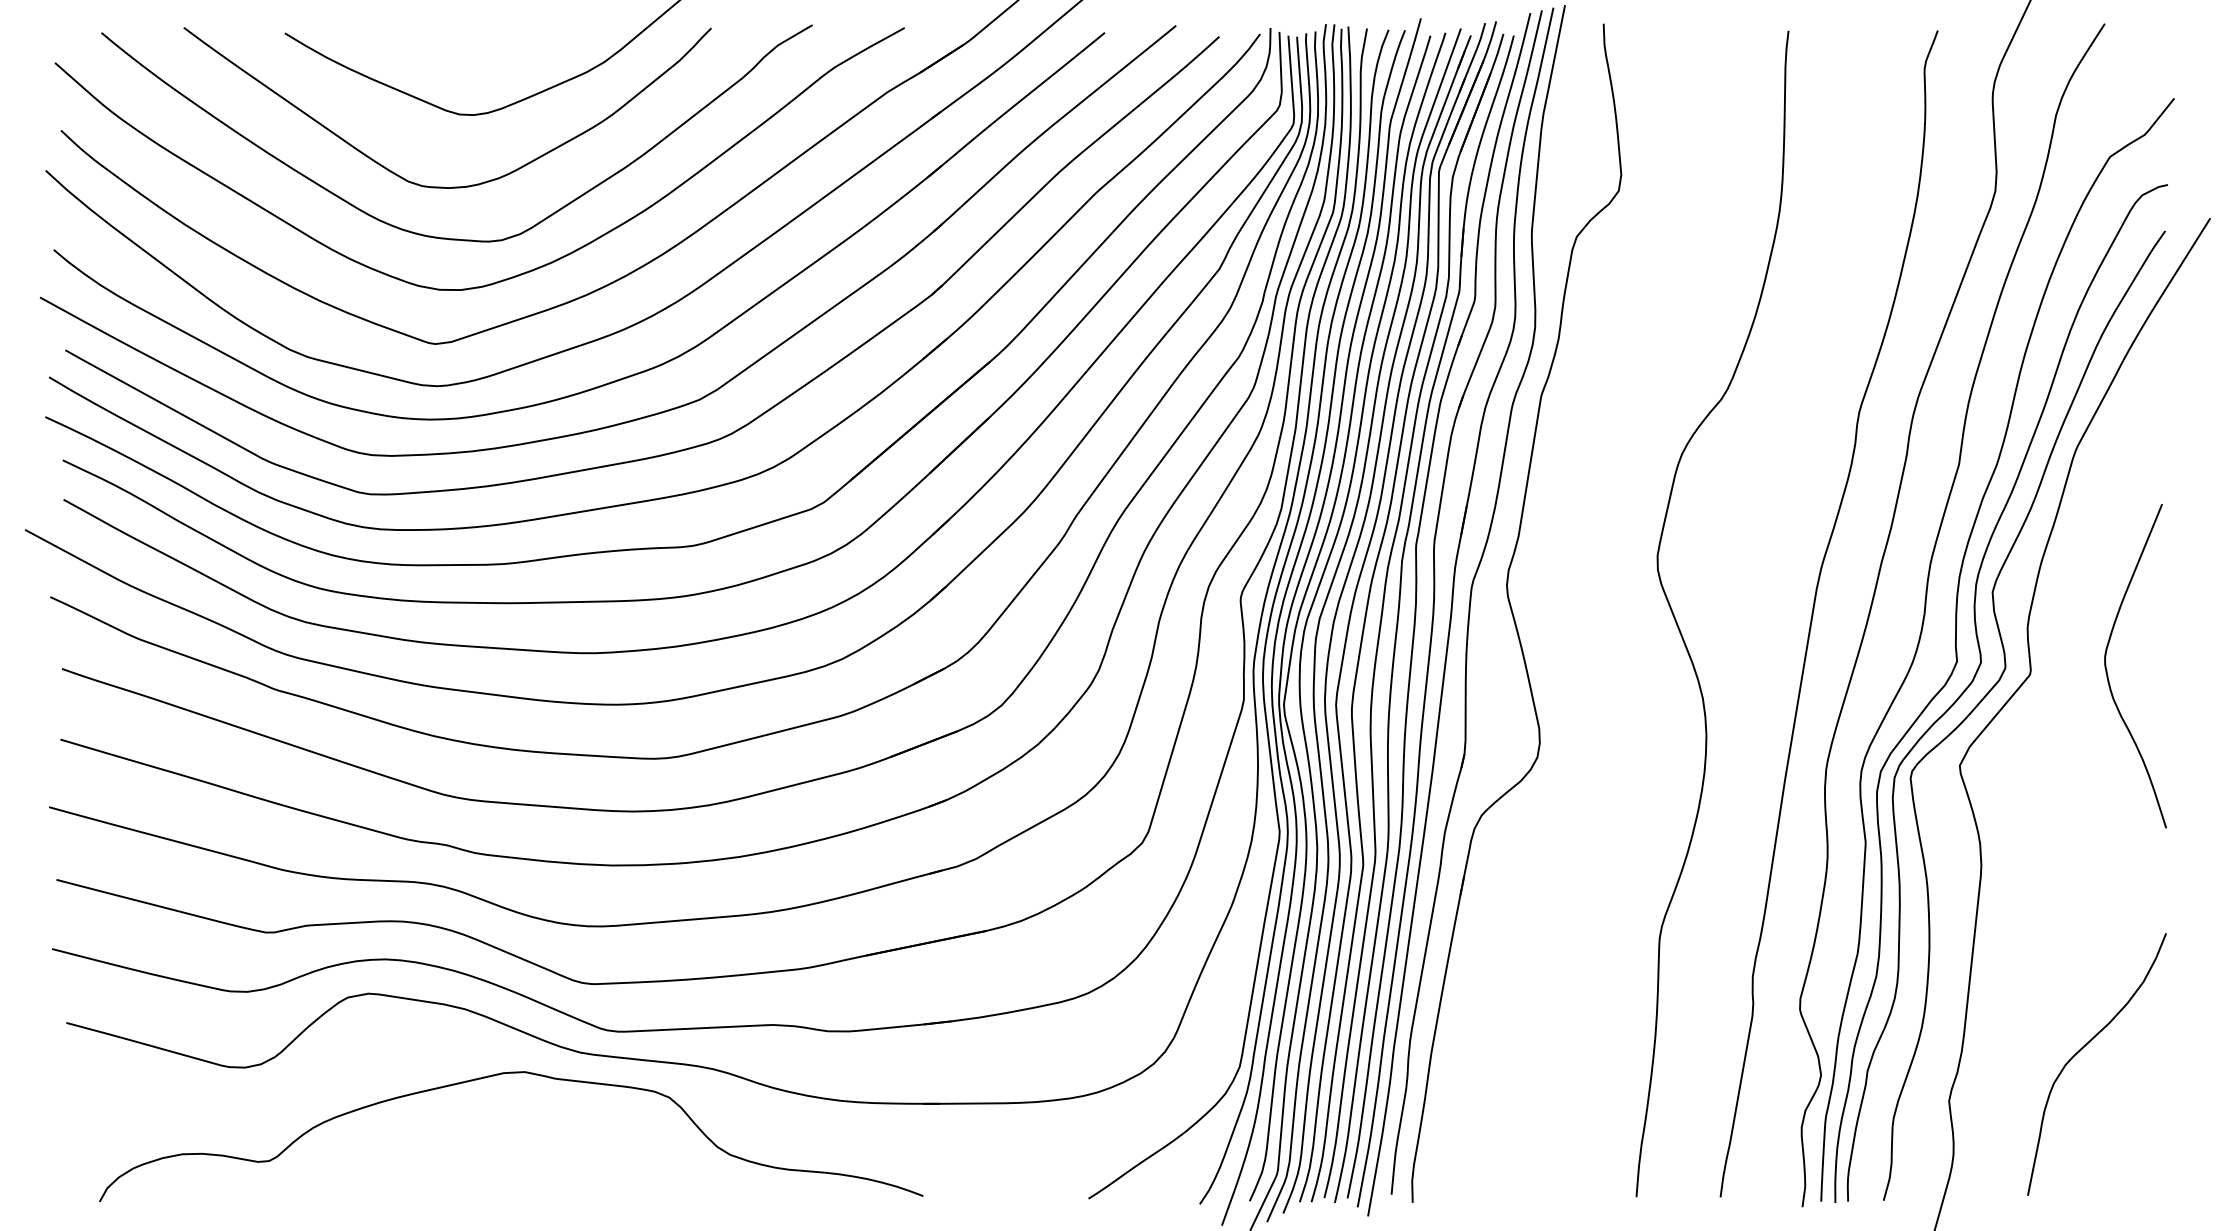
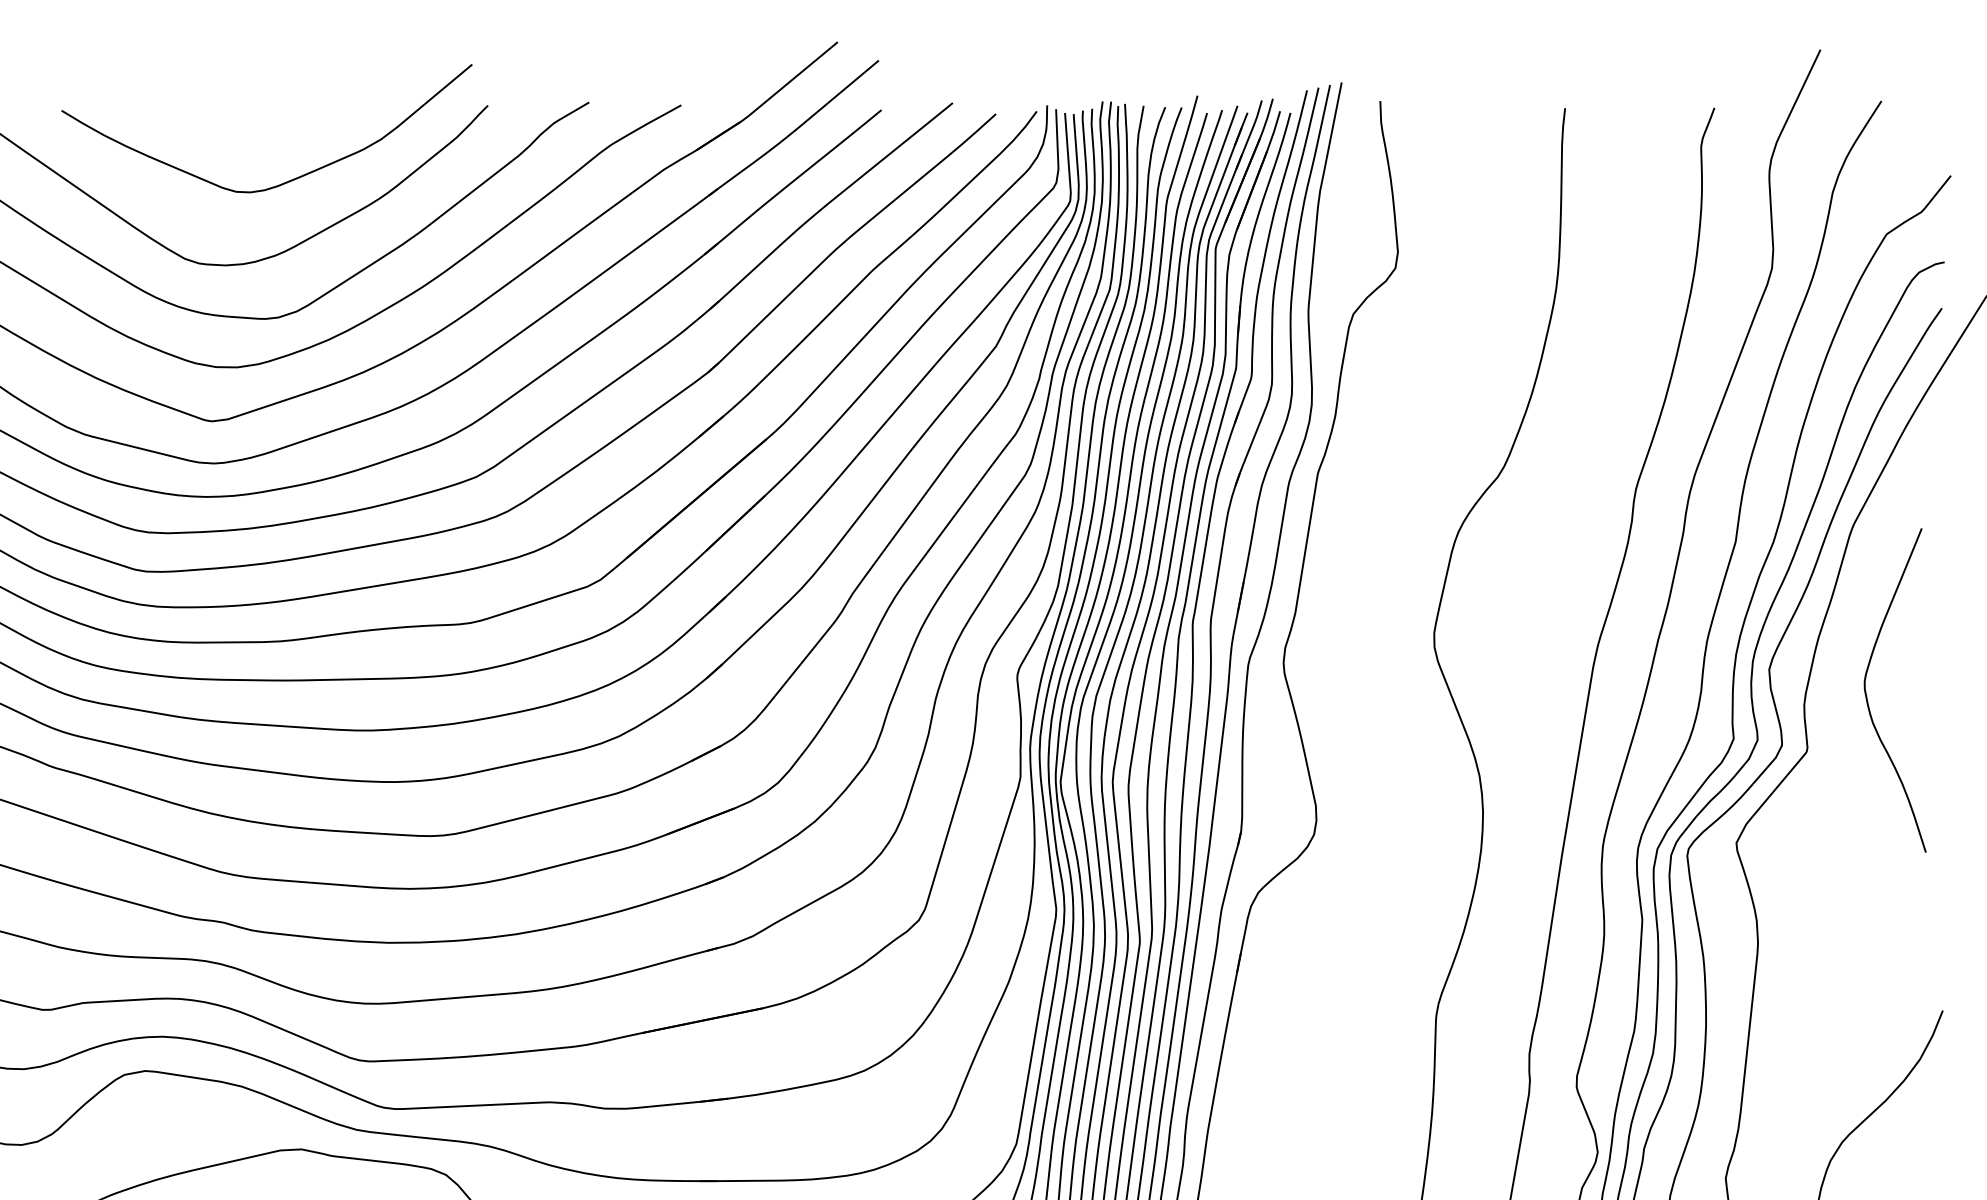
curve: (2107, 670) -> (1867, 694), moved

